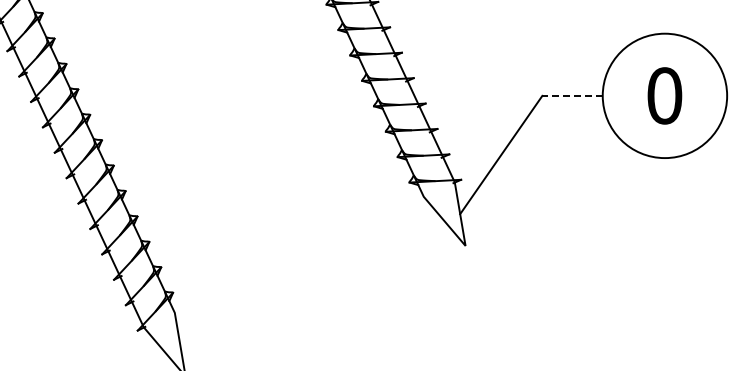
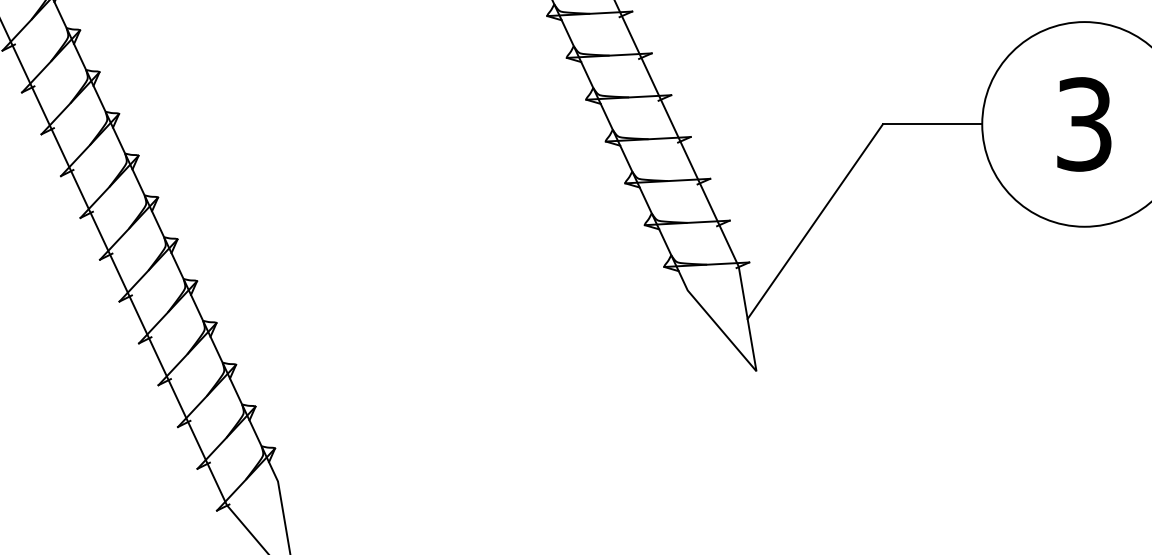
line: (572, 95) -> (932, 123), dashed -> solid
text: (664, 95) -> (1083, 123), 0 -> 3

